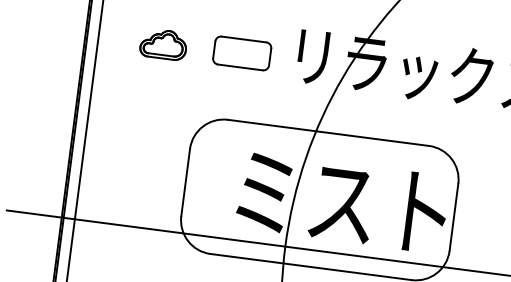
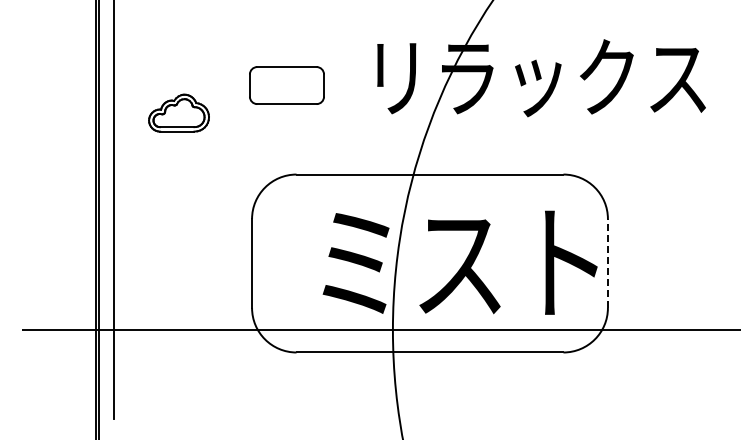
part: (163, 43) -> (178, 112), moved
part: (241, 53) -> (286, 85), moved
line: (453, 217) -> (607, 263), solid -> dashed

